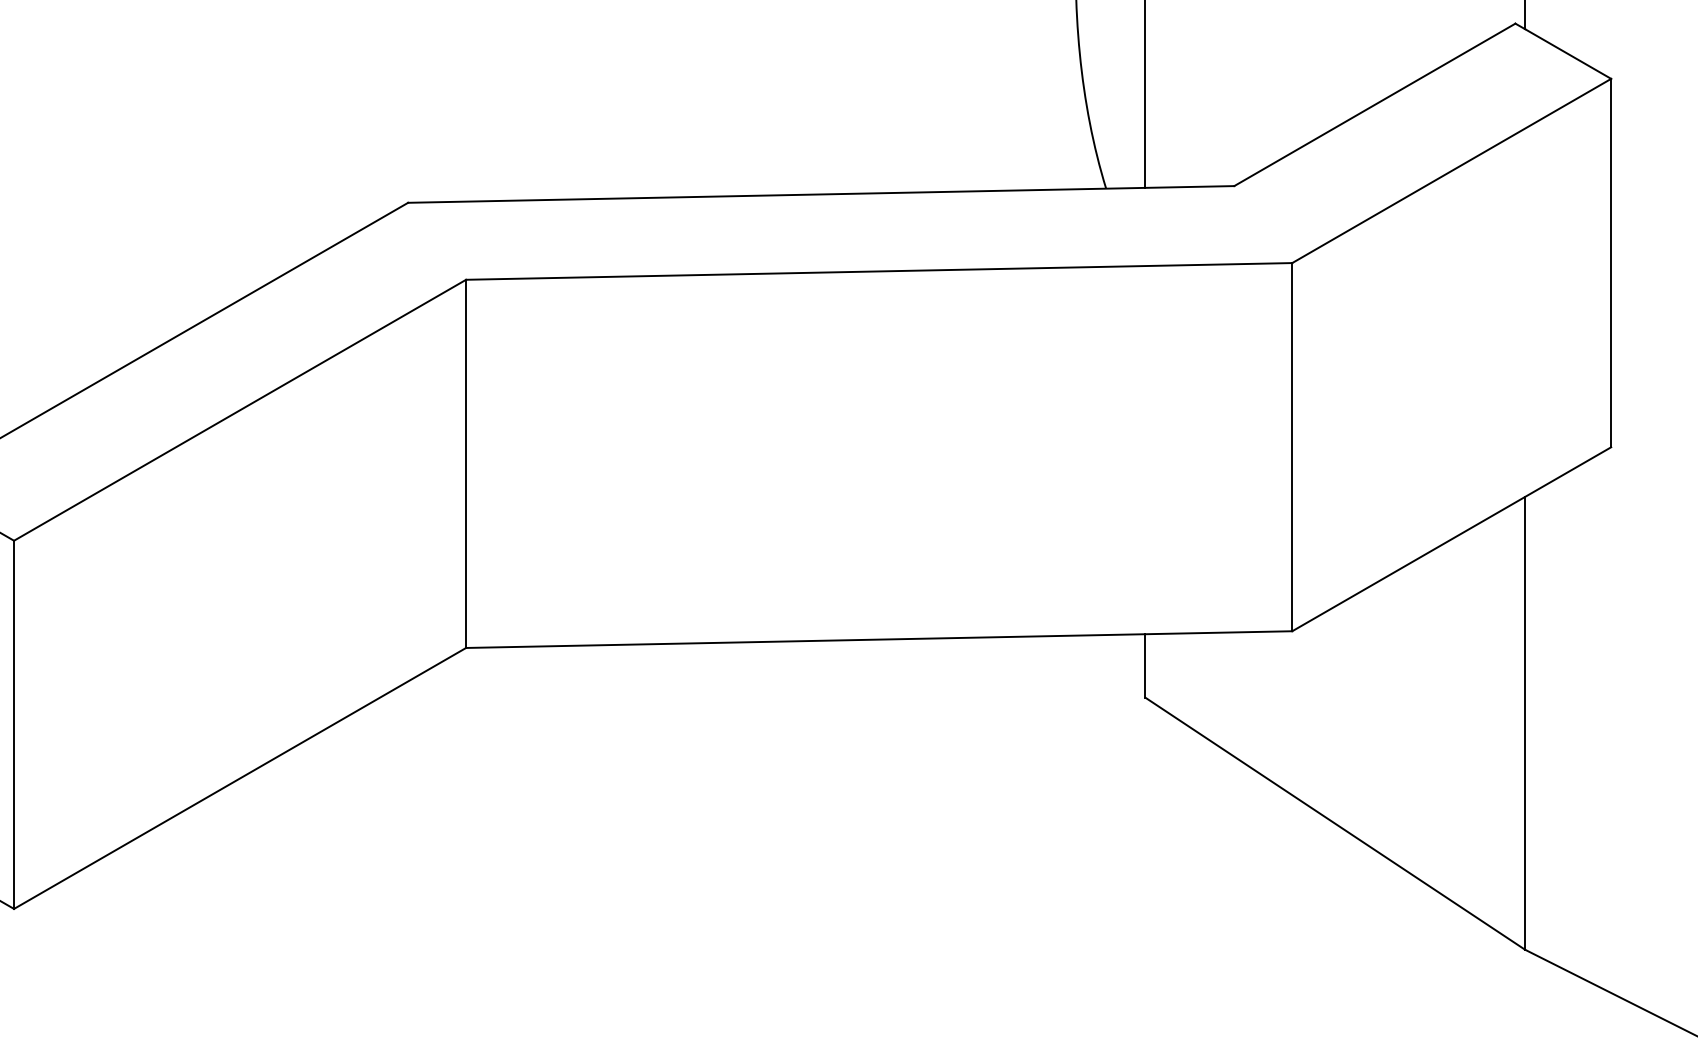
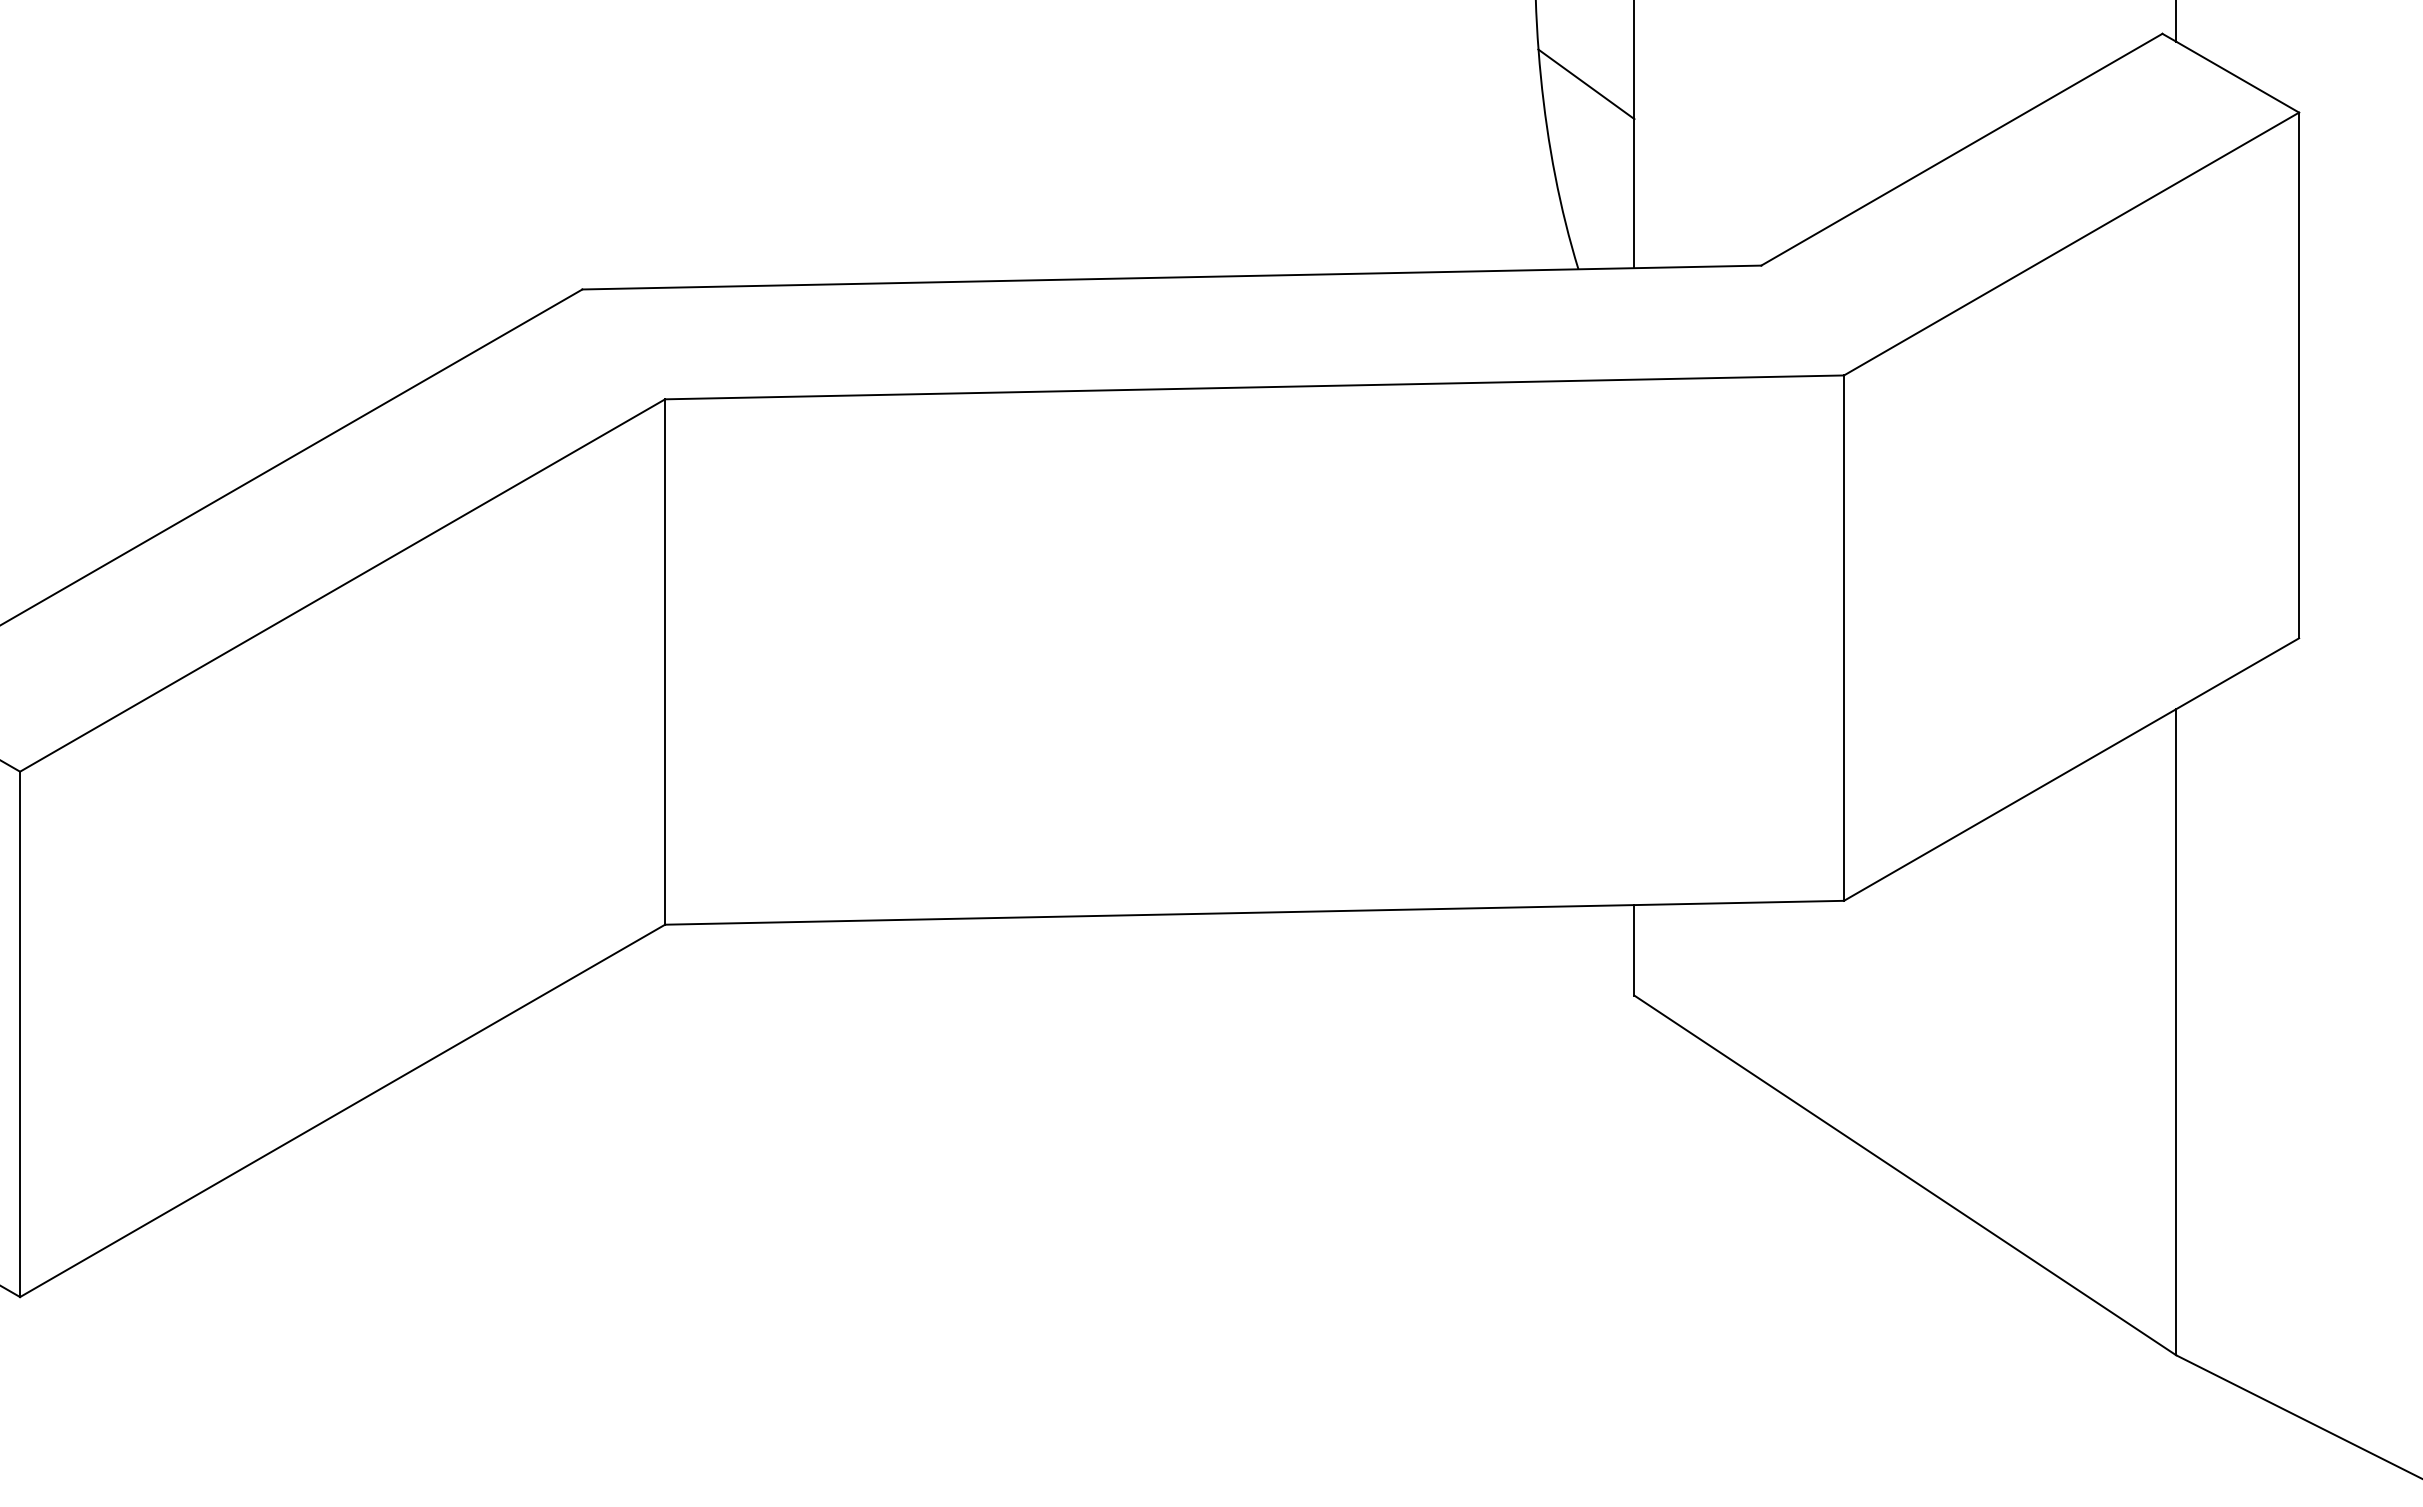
line: (1111, 59) -> (1586, 84), added

